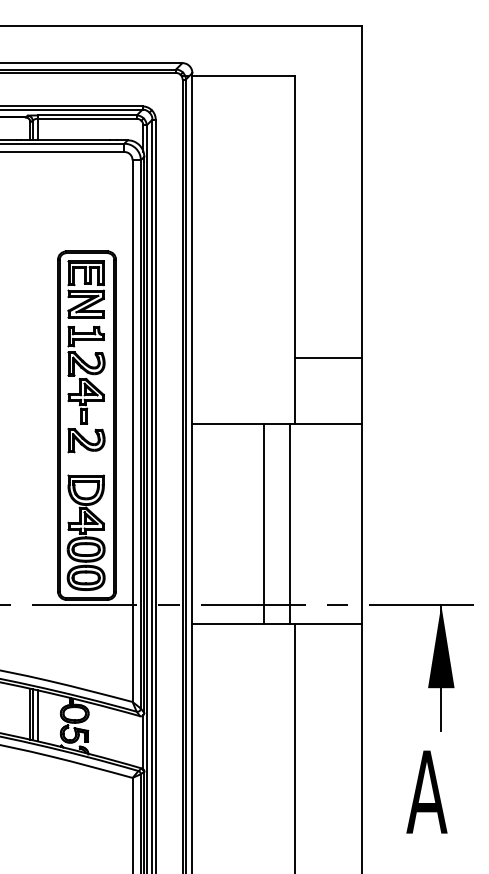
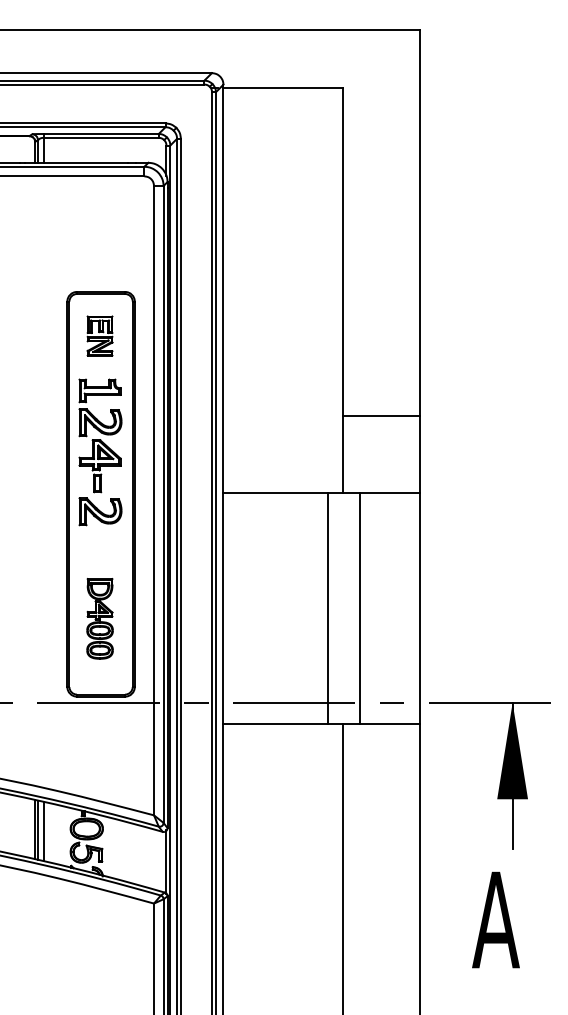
part: (85, 288) -> (99, 335), size x0.6
line: (263, 523) -> (328, 608), moved
line: (290, 523) -> (360, 608), moved
part: (85, 532) -> (99, 618), size x0.6

